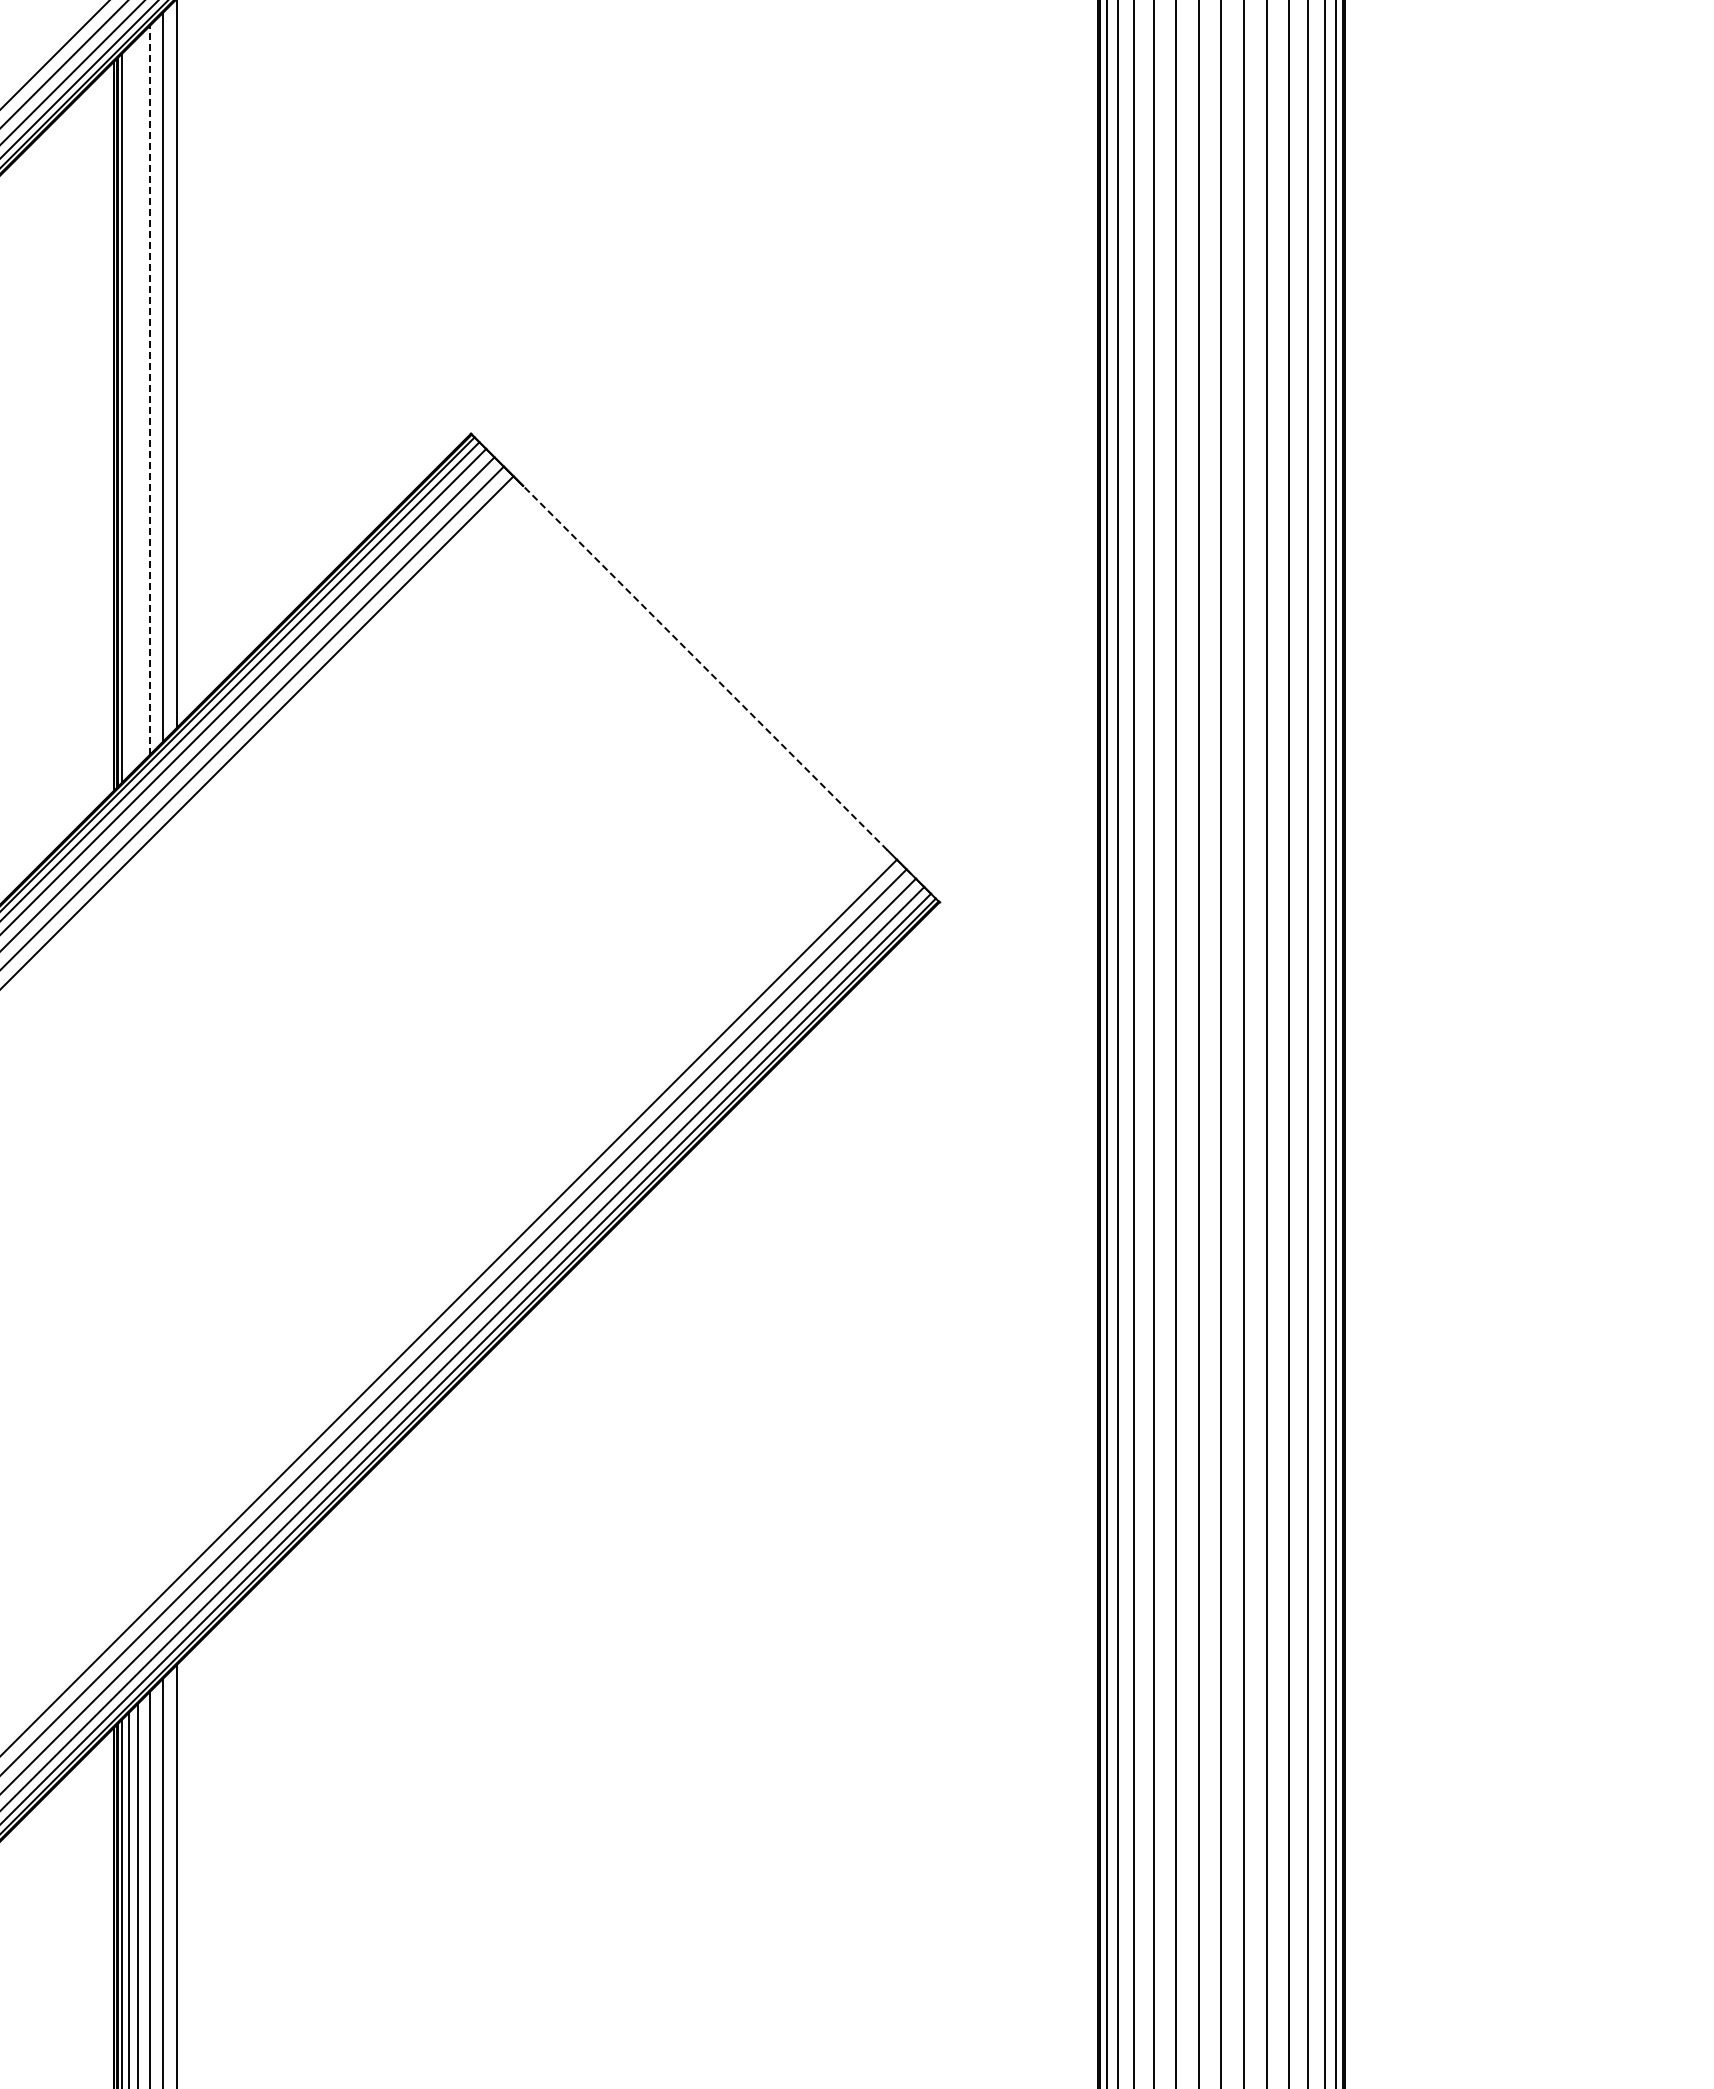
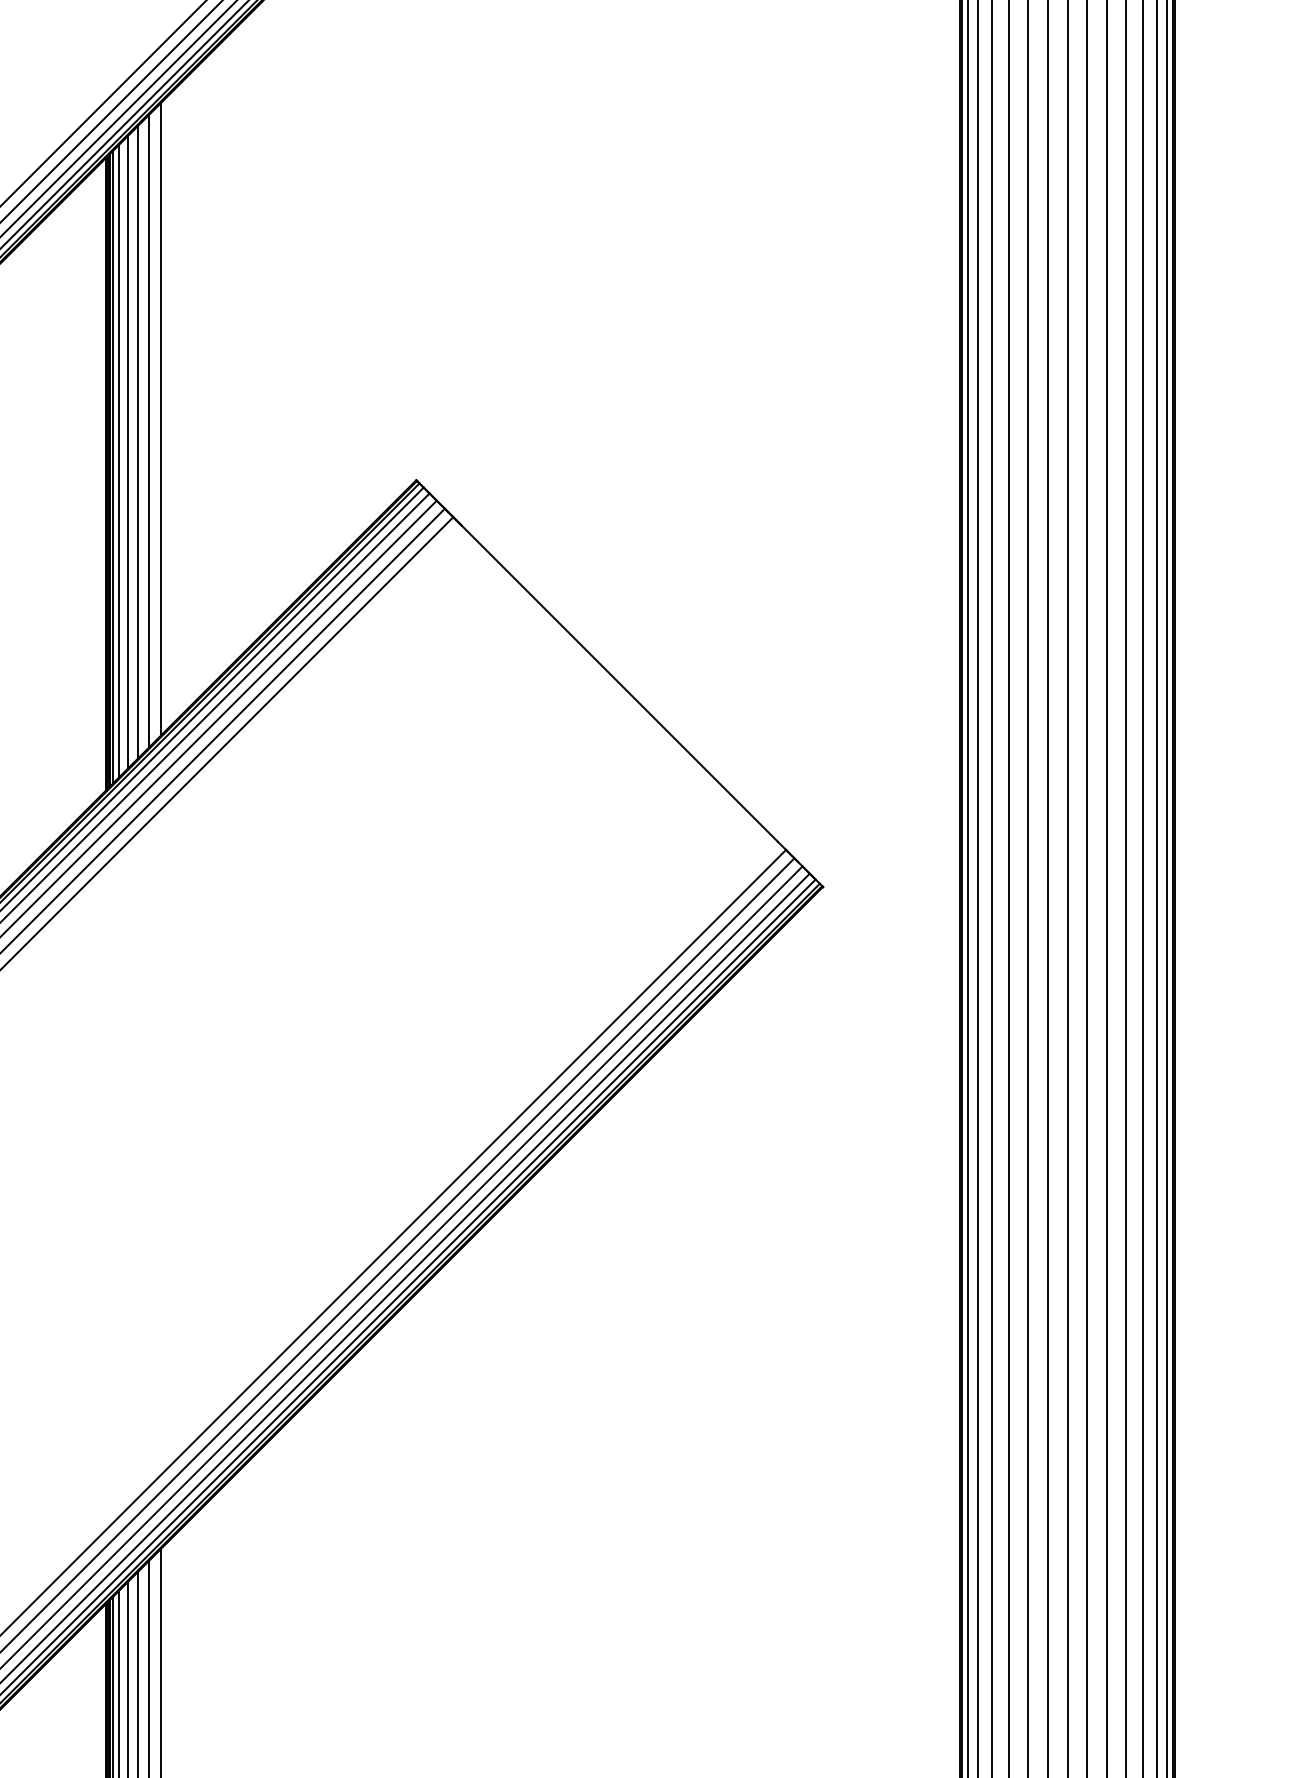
line: (150, 389) -> (138, 441), dashed -> solid
line: (138, 401) -> (127, 452), added
line: (128, 411) -> (119, 460), added
line: (705, 668) -> (619, 683), dashed -> solid

